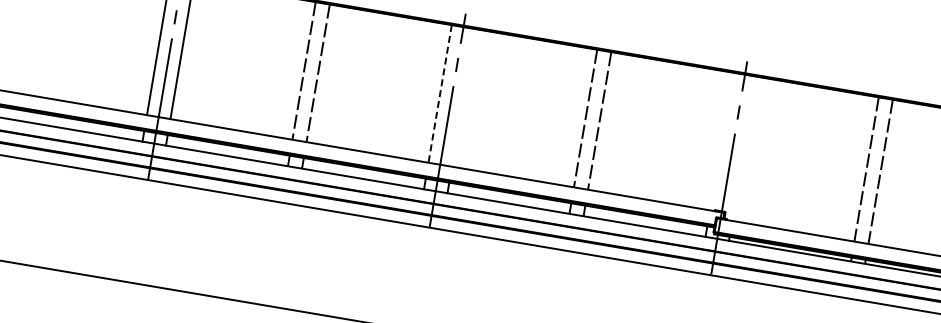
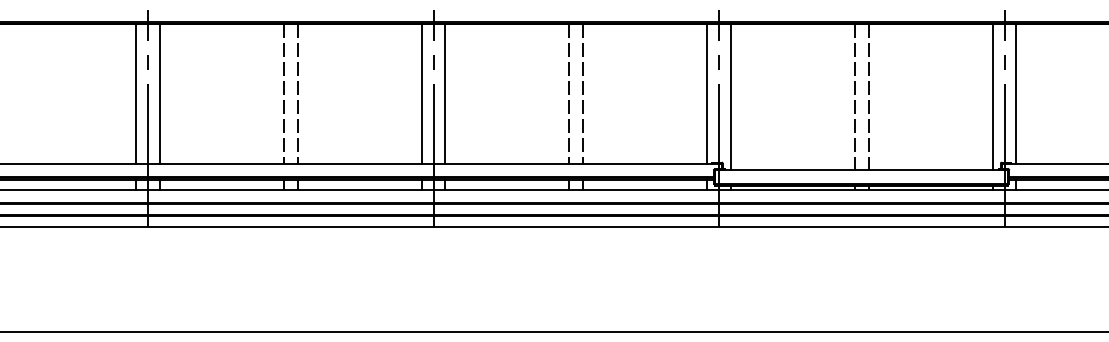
line: (440, 93) -> (421, 93), dashed -> solid
line: (463, 97) -> (445, 93), added
line: (722, 141) -> (707, 93), added
line: (744, 148) -> (730, 96), added

